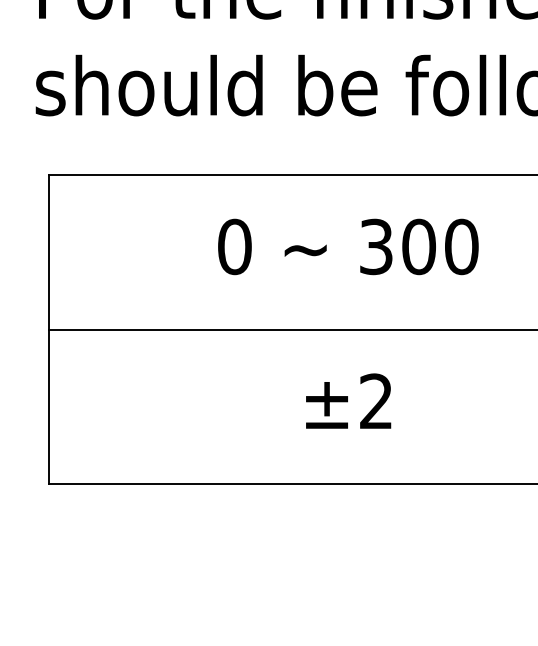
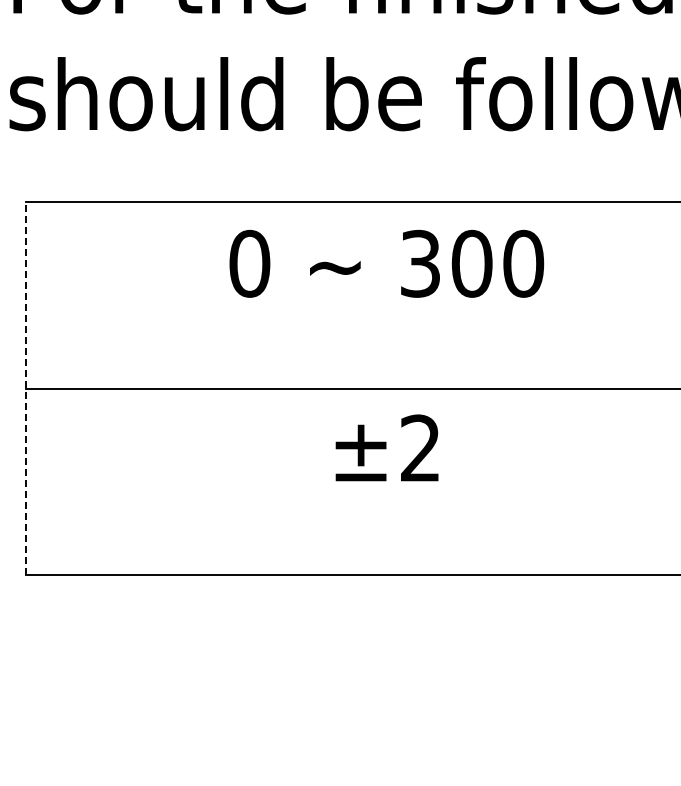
text: (348, 246) -> (386, 263), moved
line: (48, 329) -> (25, 388), solid -> dashed
text: (348, 400) -> (386, 447), moved

